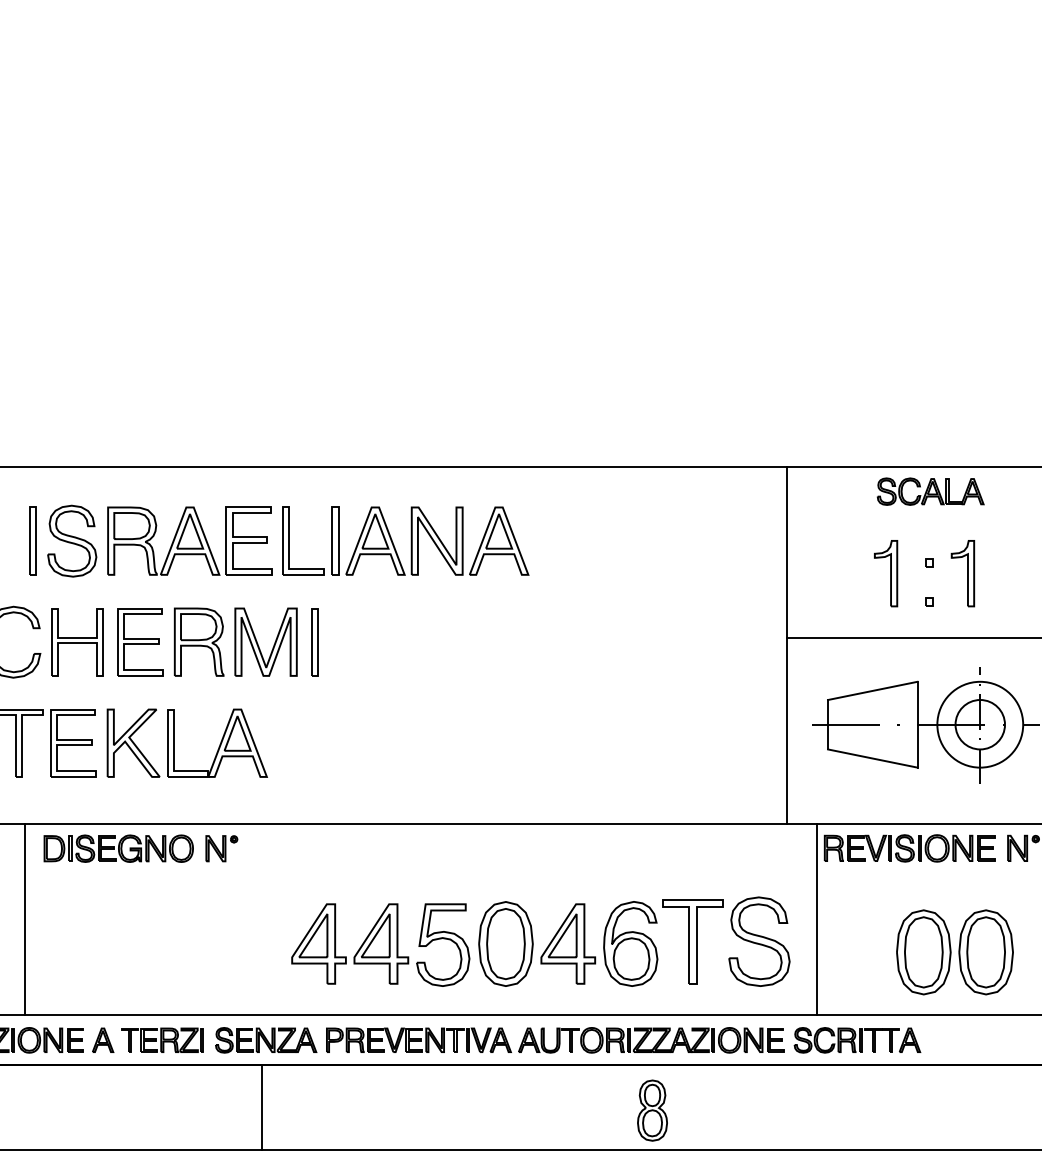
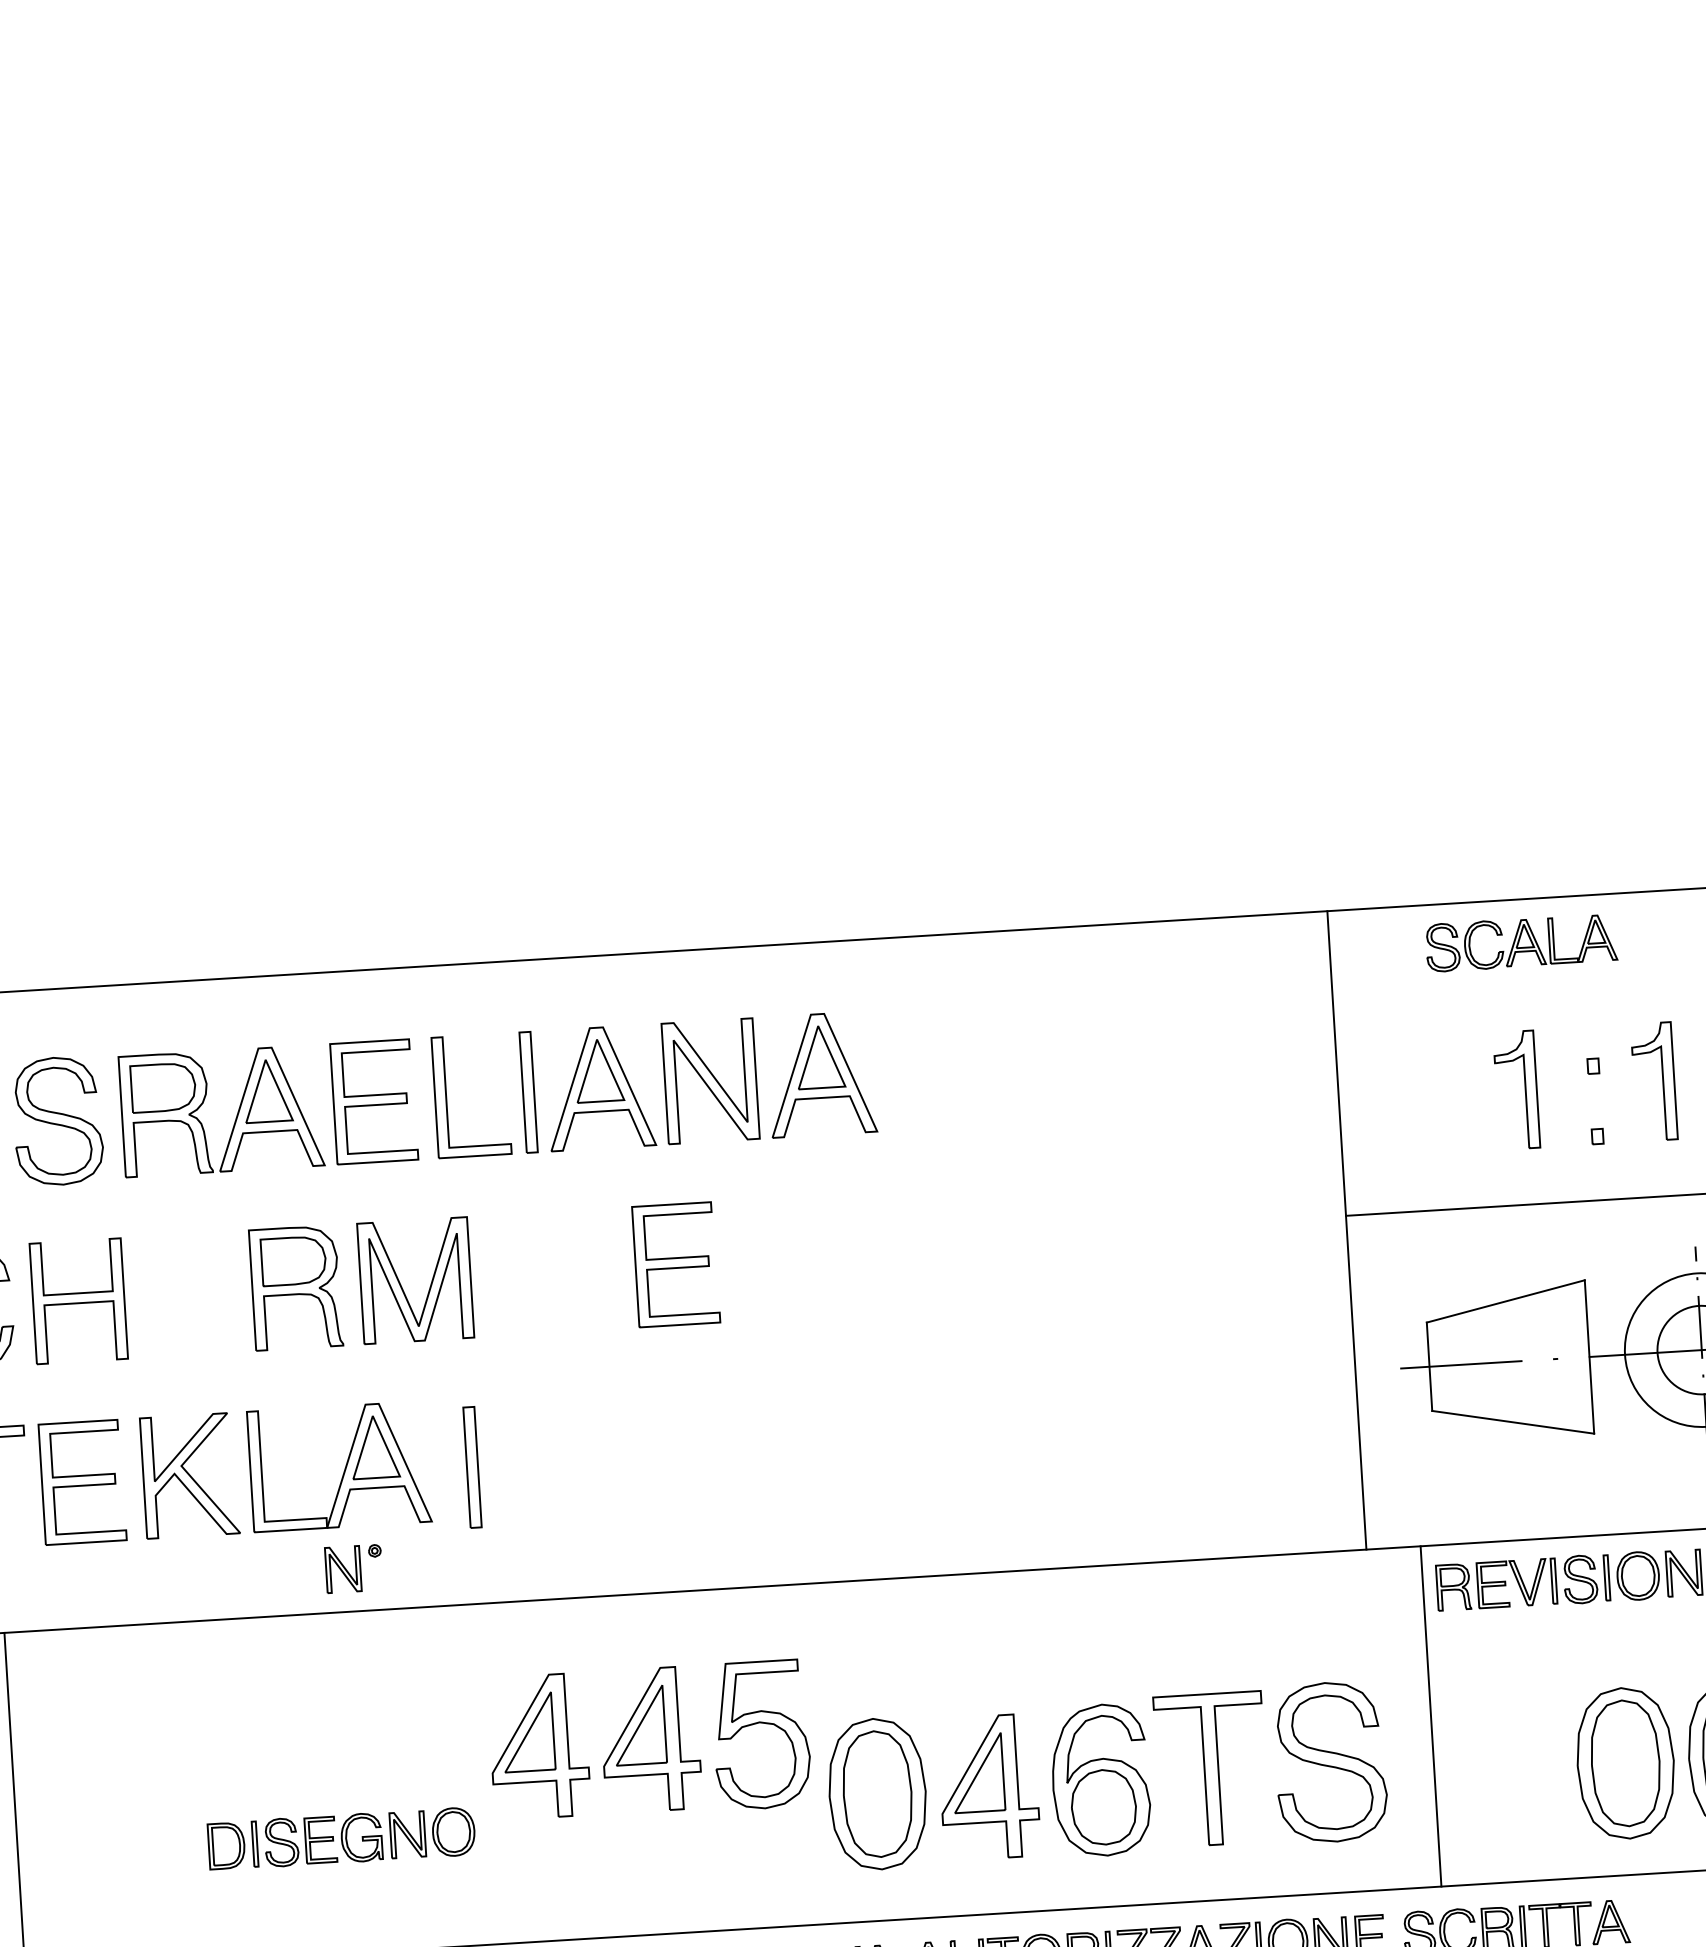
part: (930, 491) -> (1521, 942), moved
part: (140, 642) -> (675, 1265), moved
part: (314, 642) -> (470, 1468), moved
part: (118, 848) -> (341, 1838), moved
part: (221, 848) -> (353, 1568), moved
part: (380, 944) -> (649, 1740), moved

